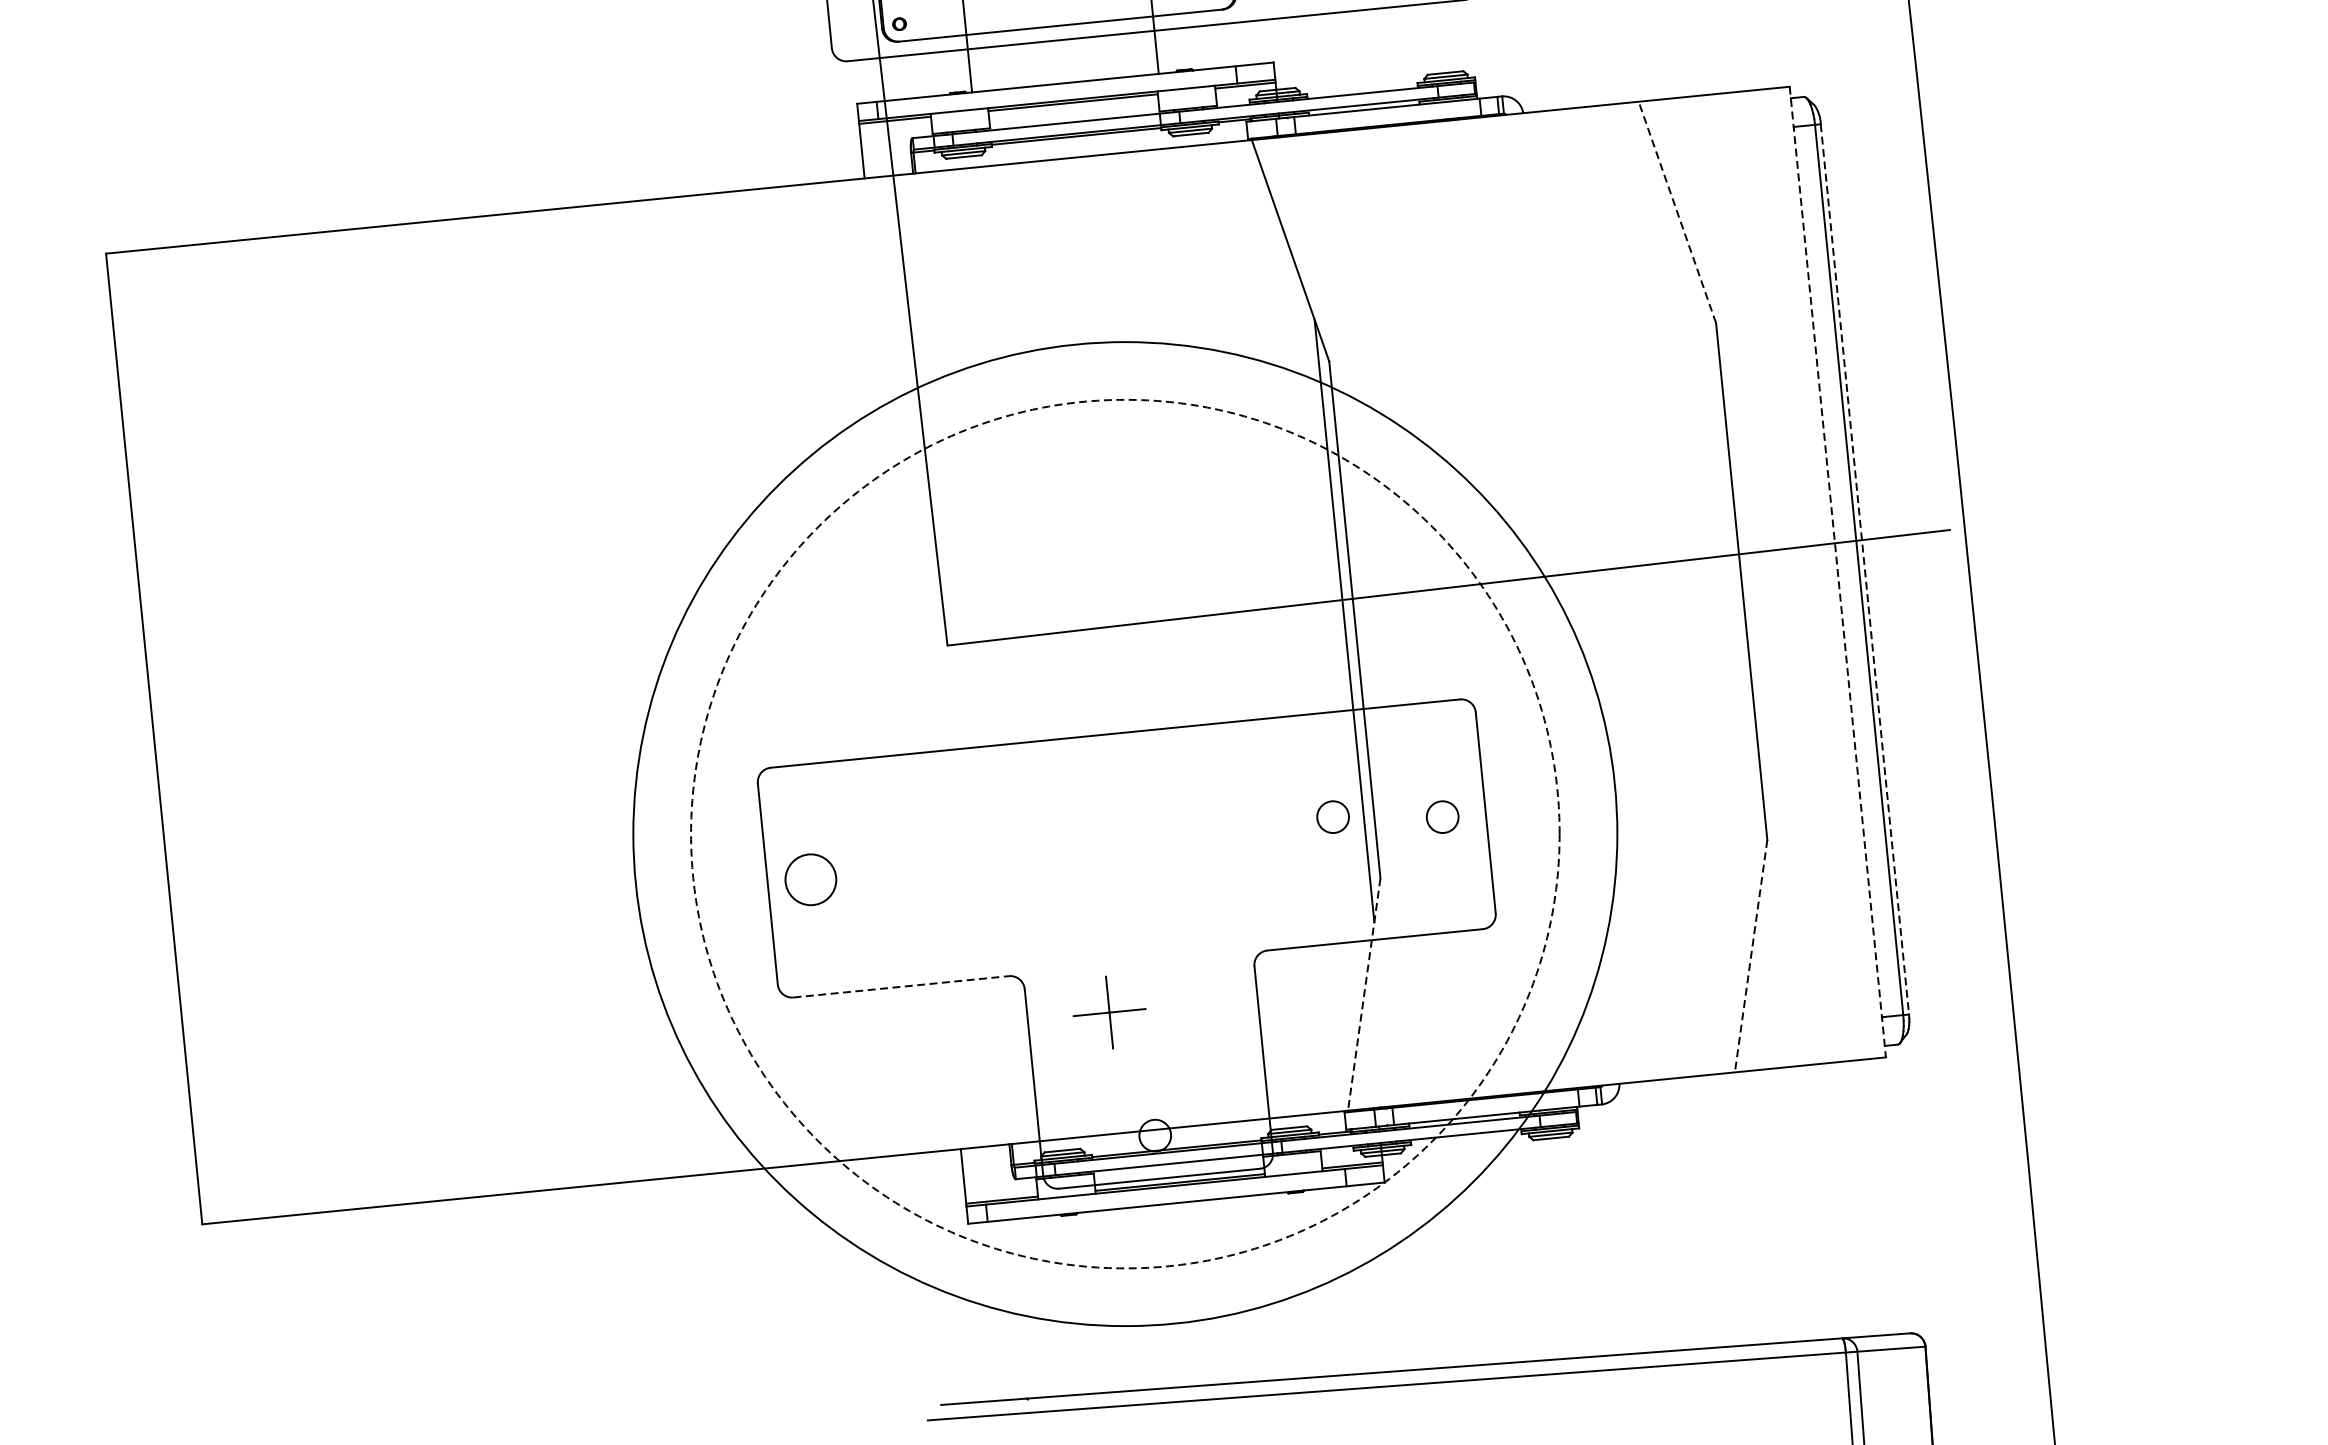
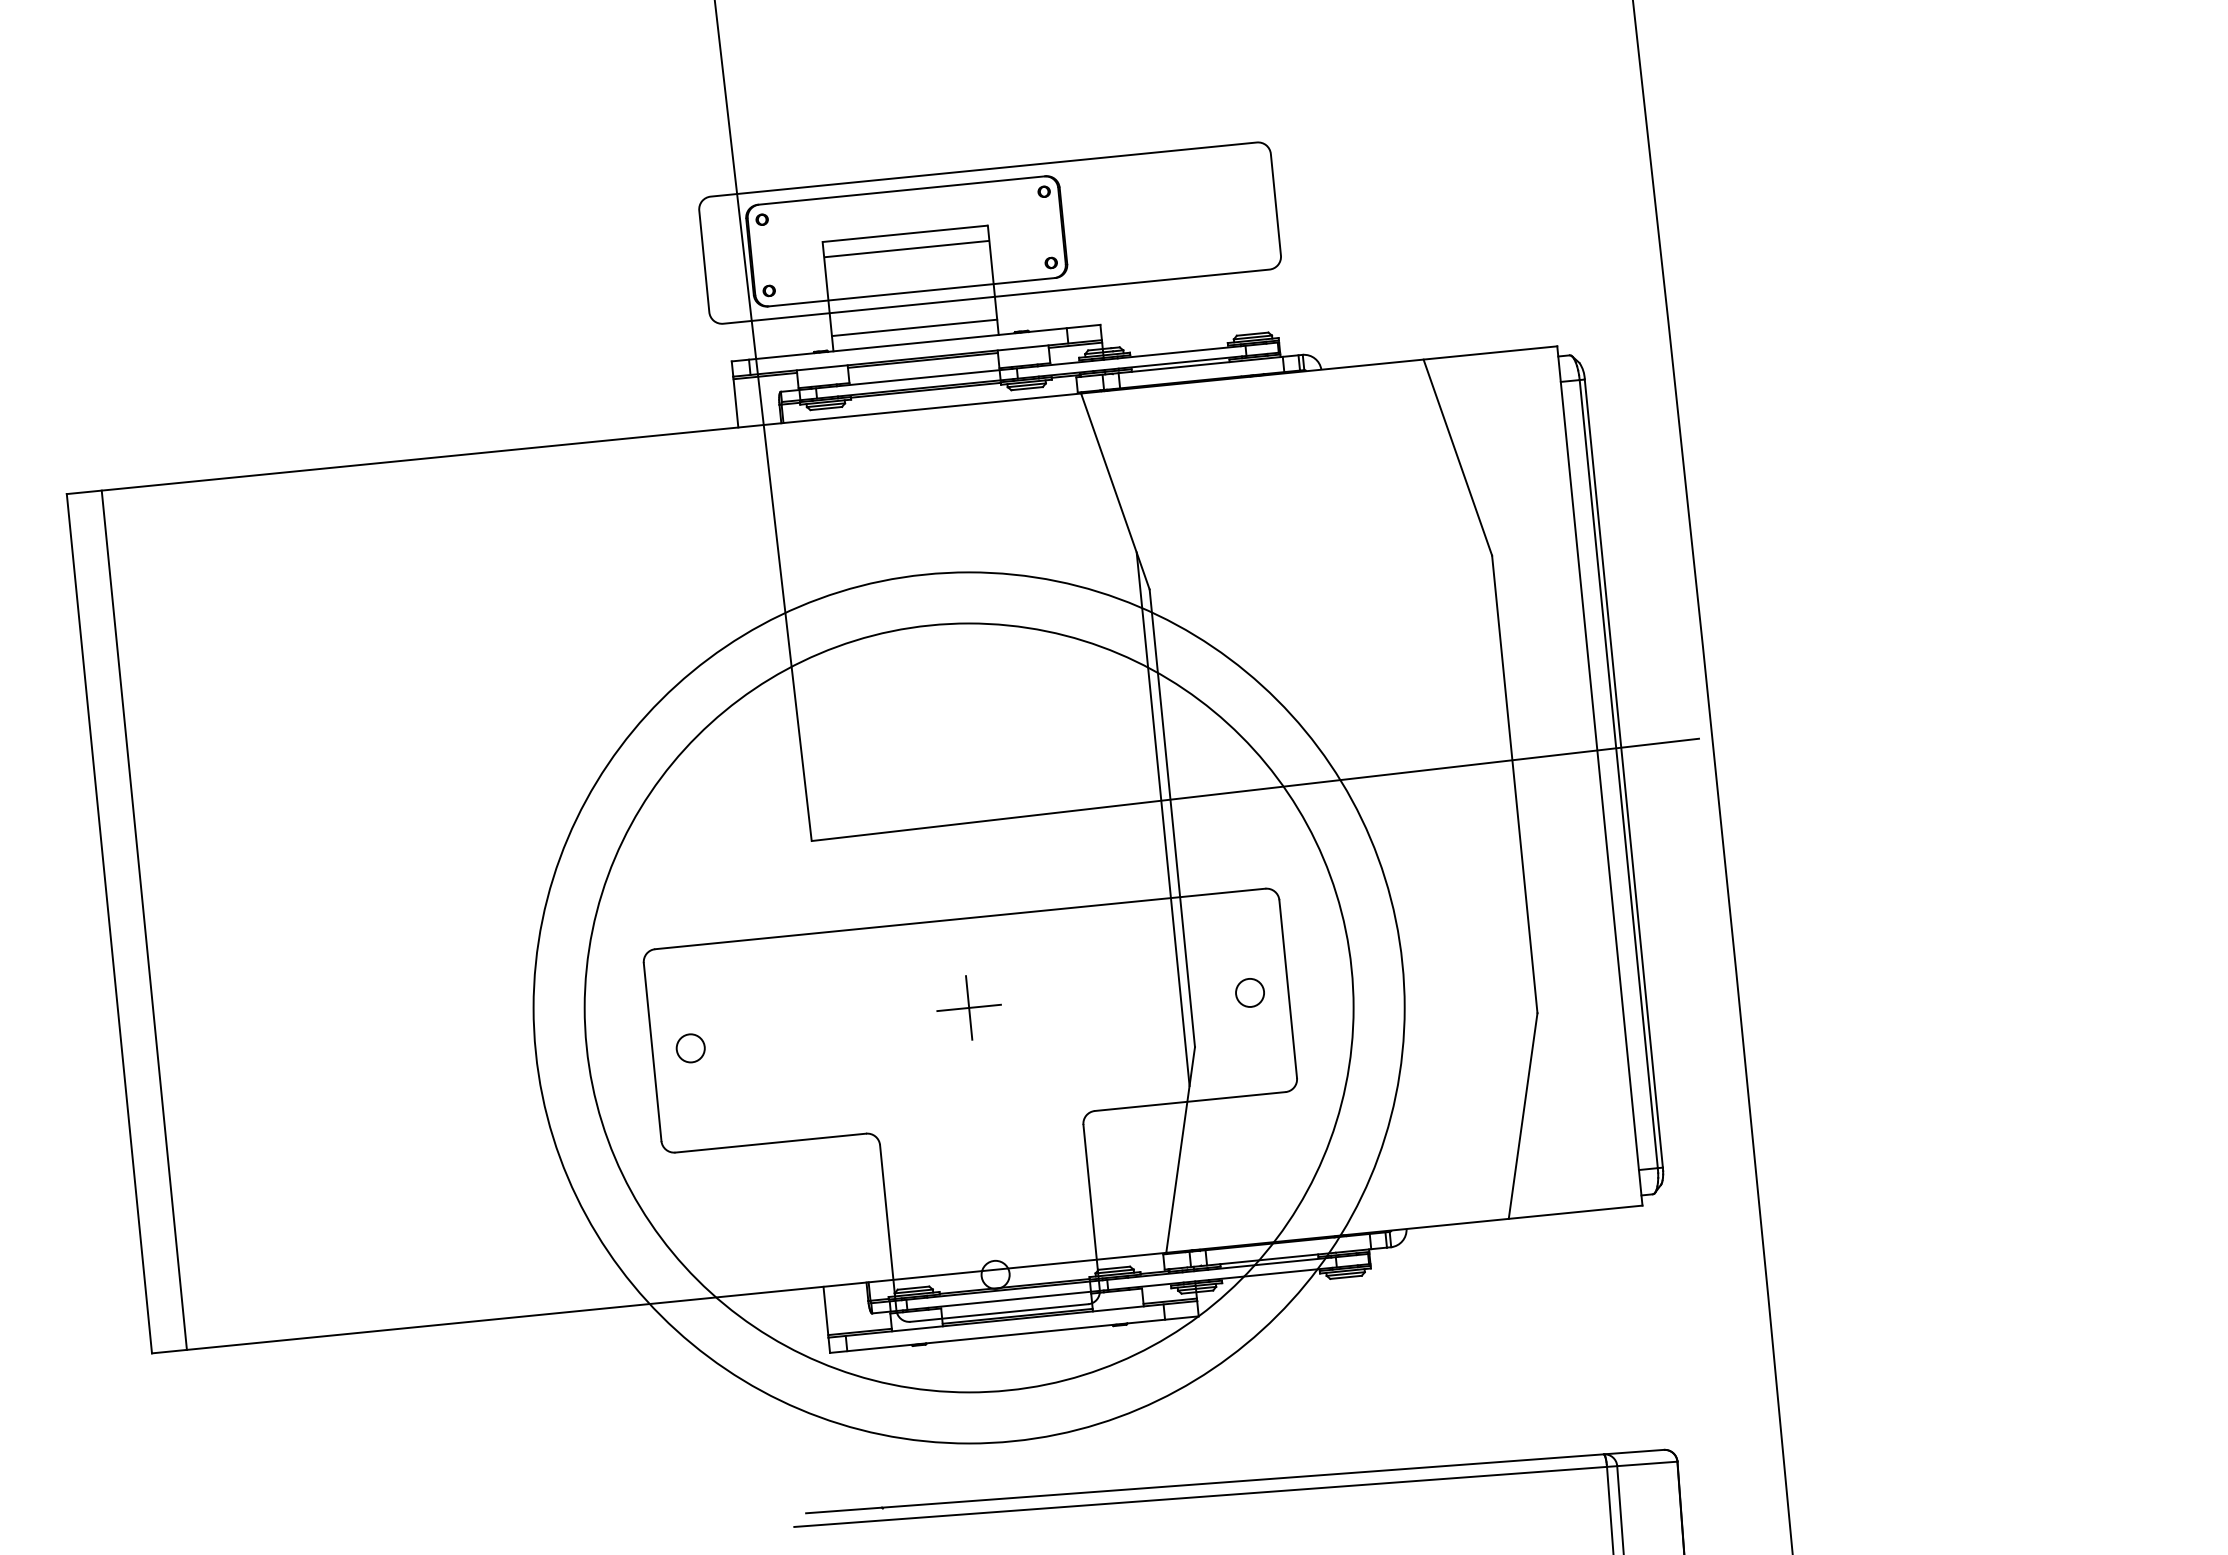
line: (1063, 65) -> (914, 327), added
line: (1676, 212) -> (1457, 457), dashed -> solid
line: (1864, 569) -> (1623, 773), dashed -> solid
line: (1837, 571) -> (1599, 775), dashed -> solid
line: (192, 734) -> (143, 919), added
circle: (1332, 816) -> (1152, 992), removed
circle: (1124, 833) -> (968, 1007), dashed -> solid
circle: (810, 879) -> (690, 1048), size x0.62
line: (1751, 956) -> (1523, 1116), dashed -> solid
line: (900, 987) -> (770, 1143), dashed -> solid
line: (1364, 995) -> (1180, 1150), dashed -> solid
part: (1108, 1012) -> (968, 1007), moved

